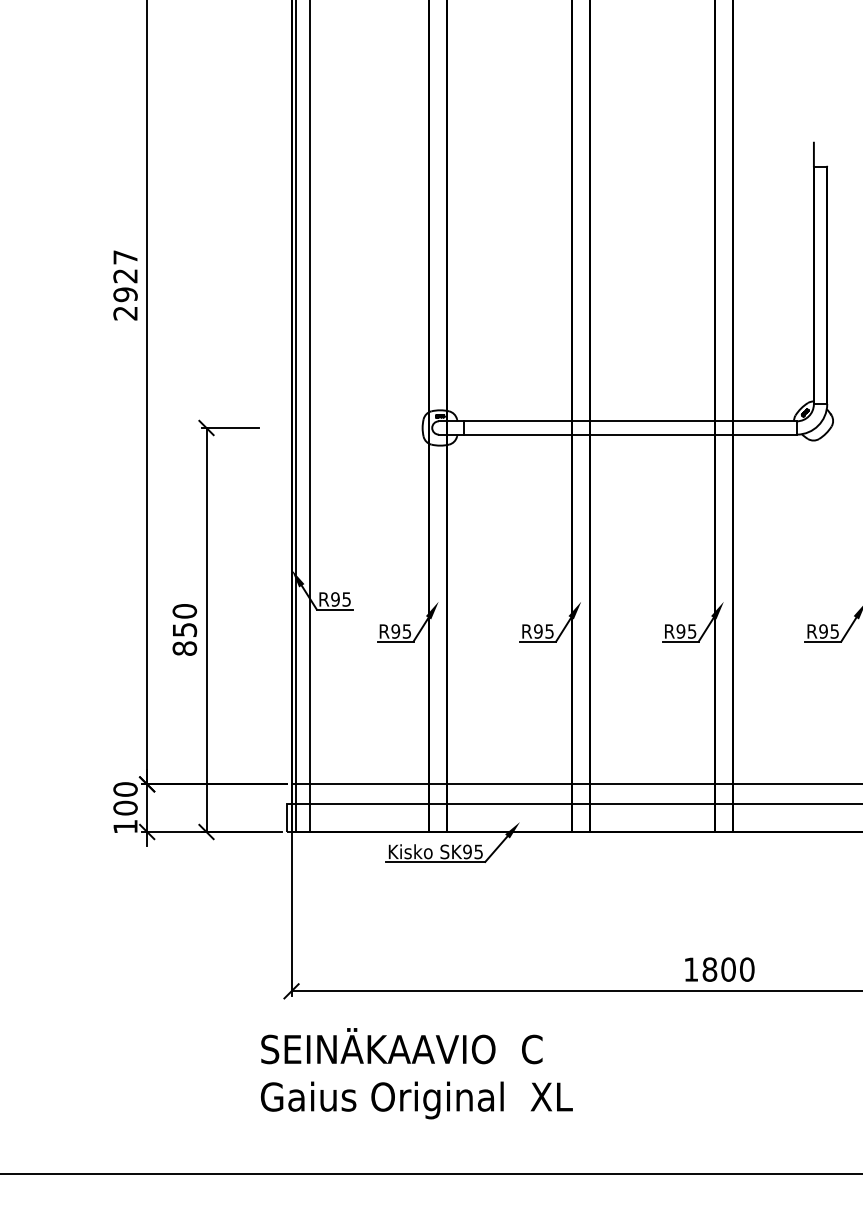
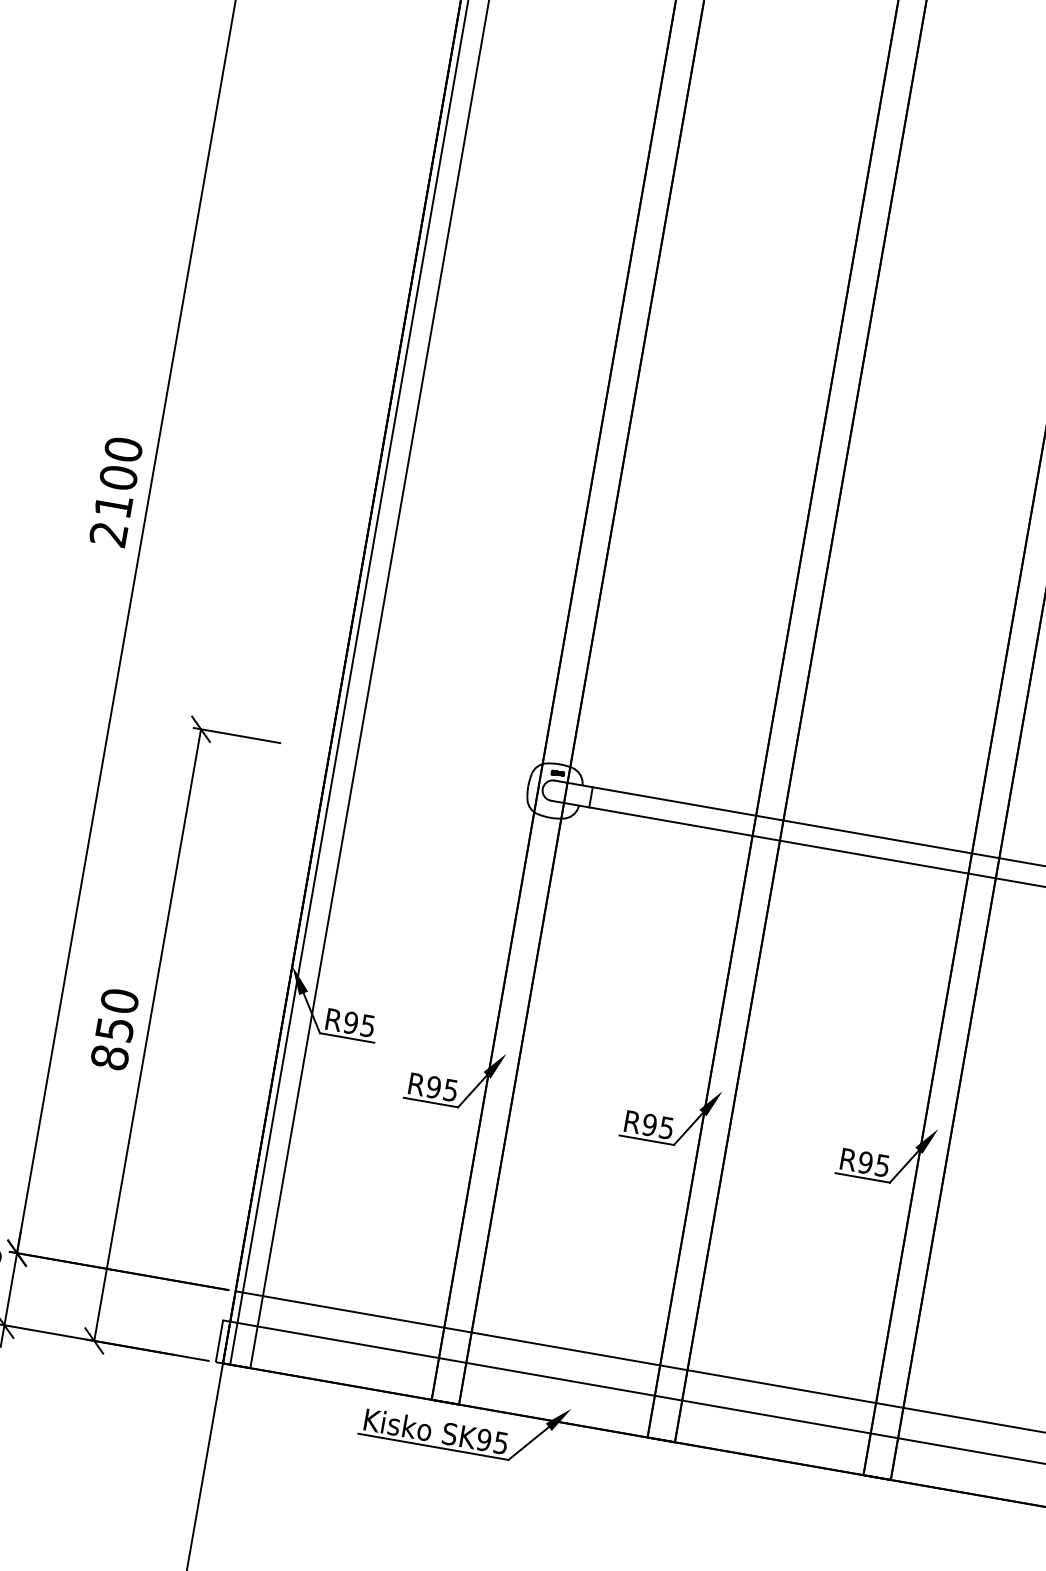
text: (125, 276) -> (118, 478), 2927 -> 2100

